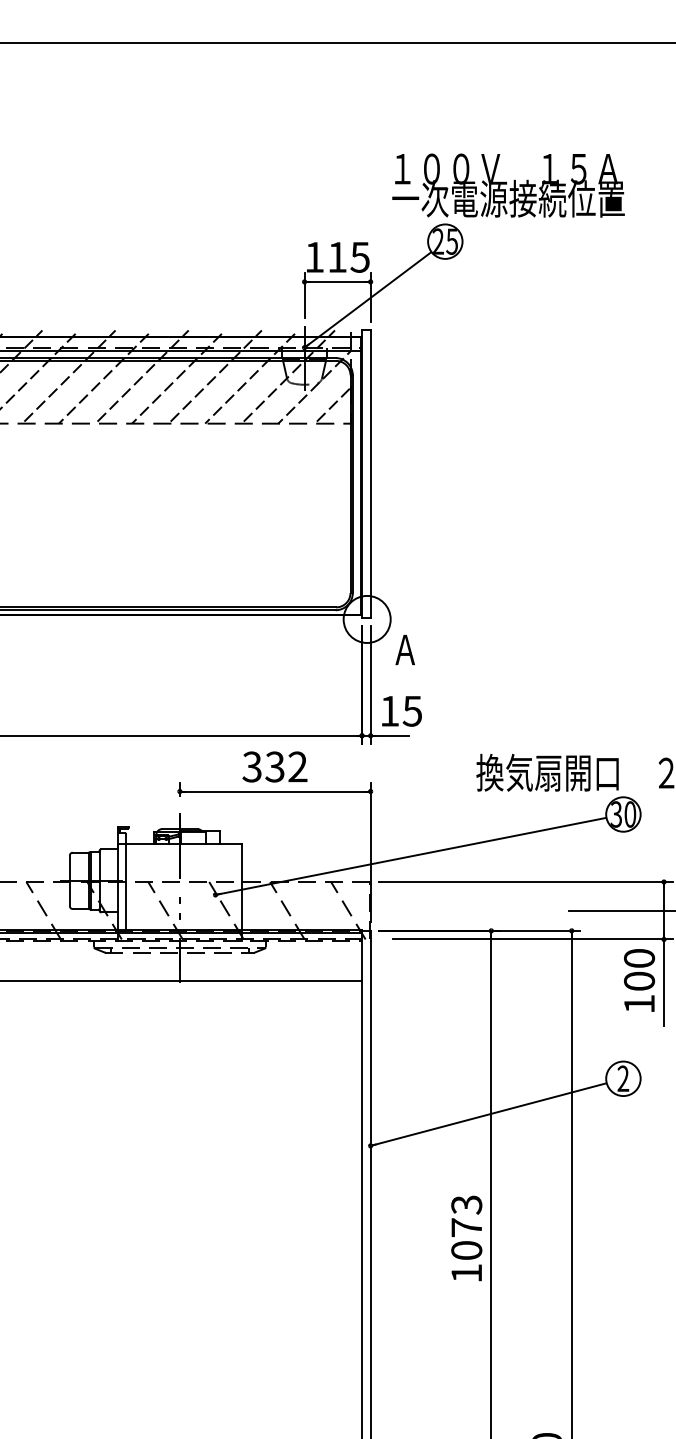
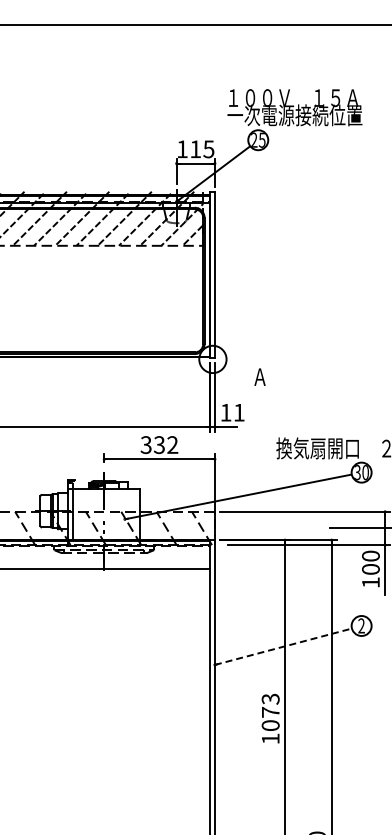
text: (404, 648) -> (259, 376), moved
text: (411, 710) -> (238, 412), 15 -> 11
line: (488, 1114) -> (283, 646), solid -> dashed

